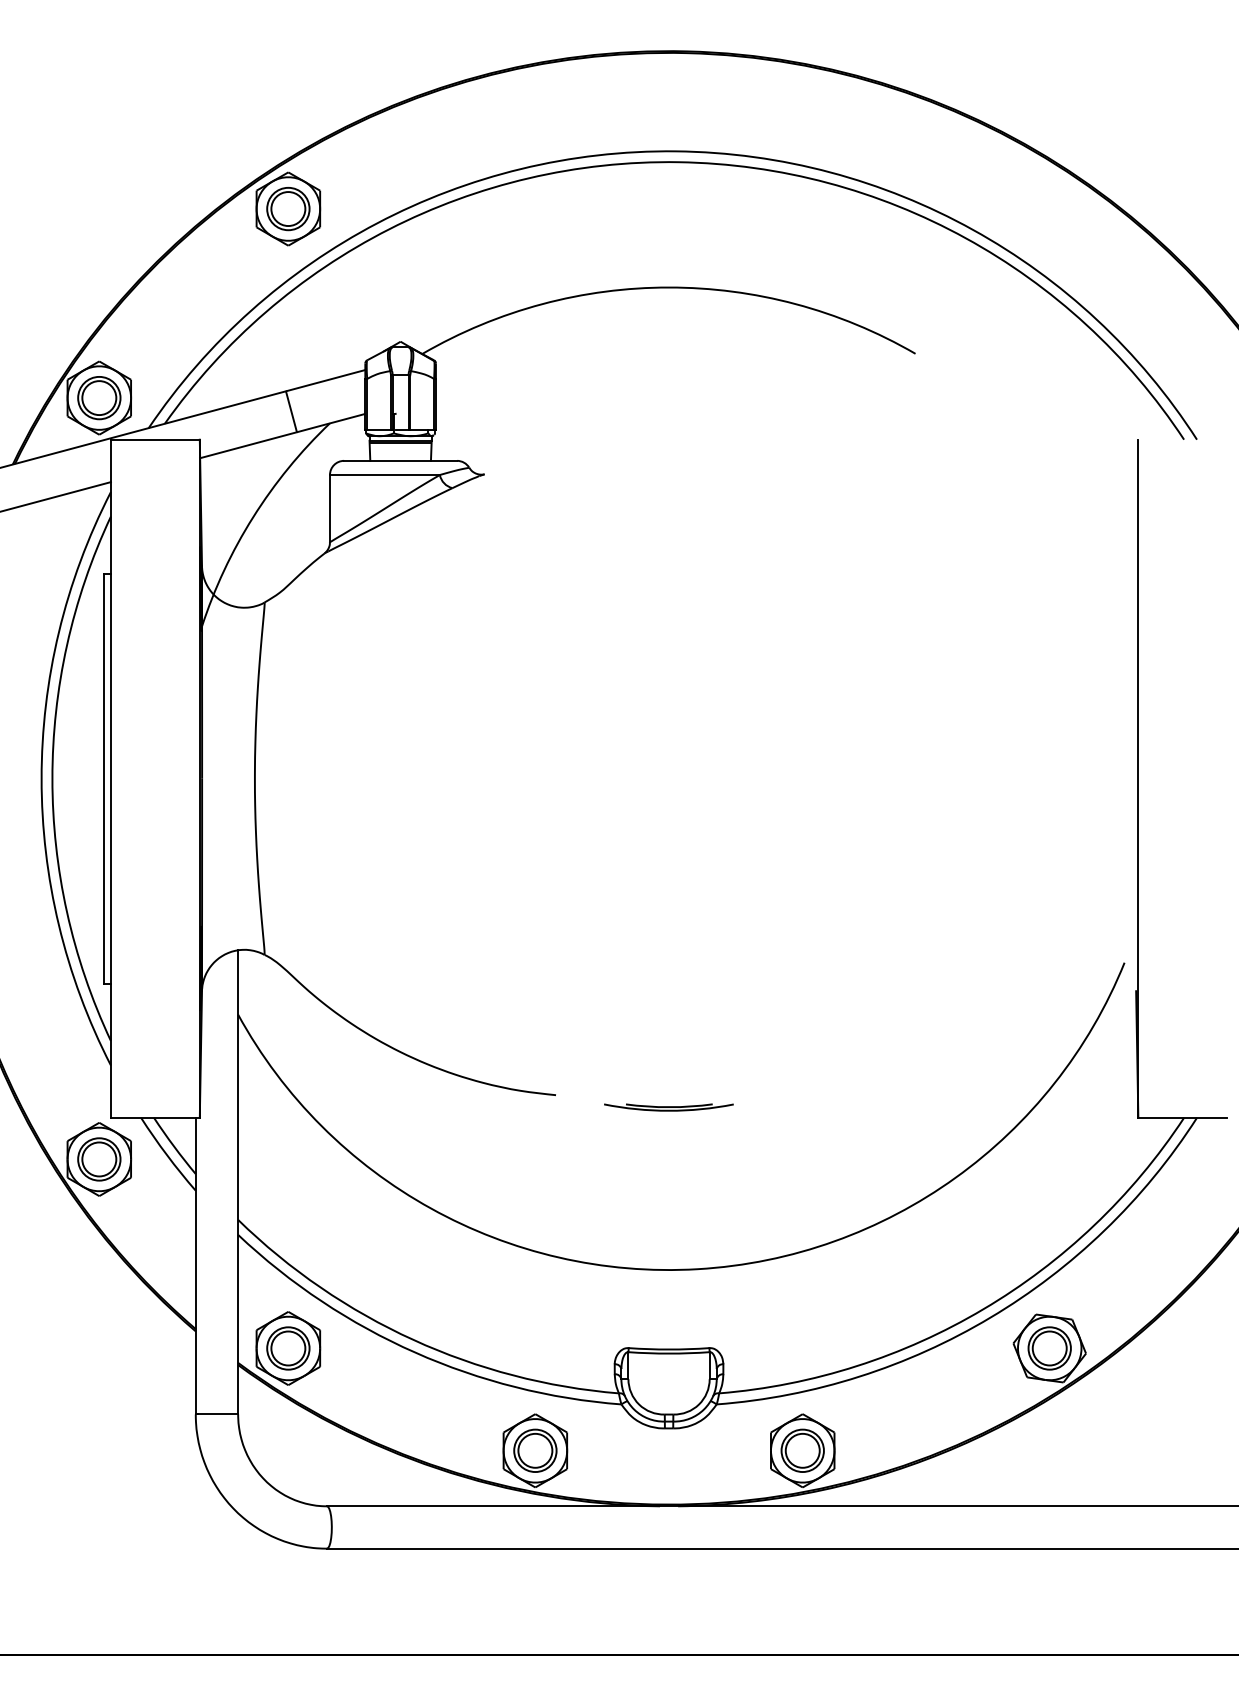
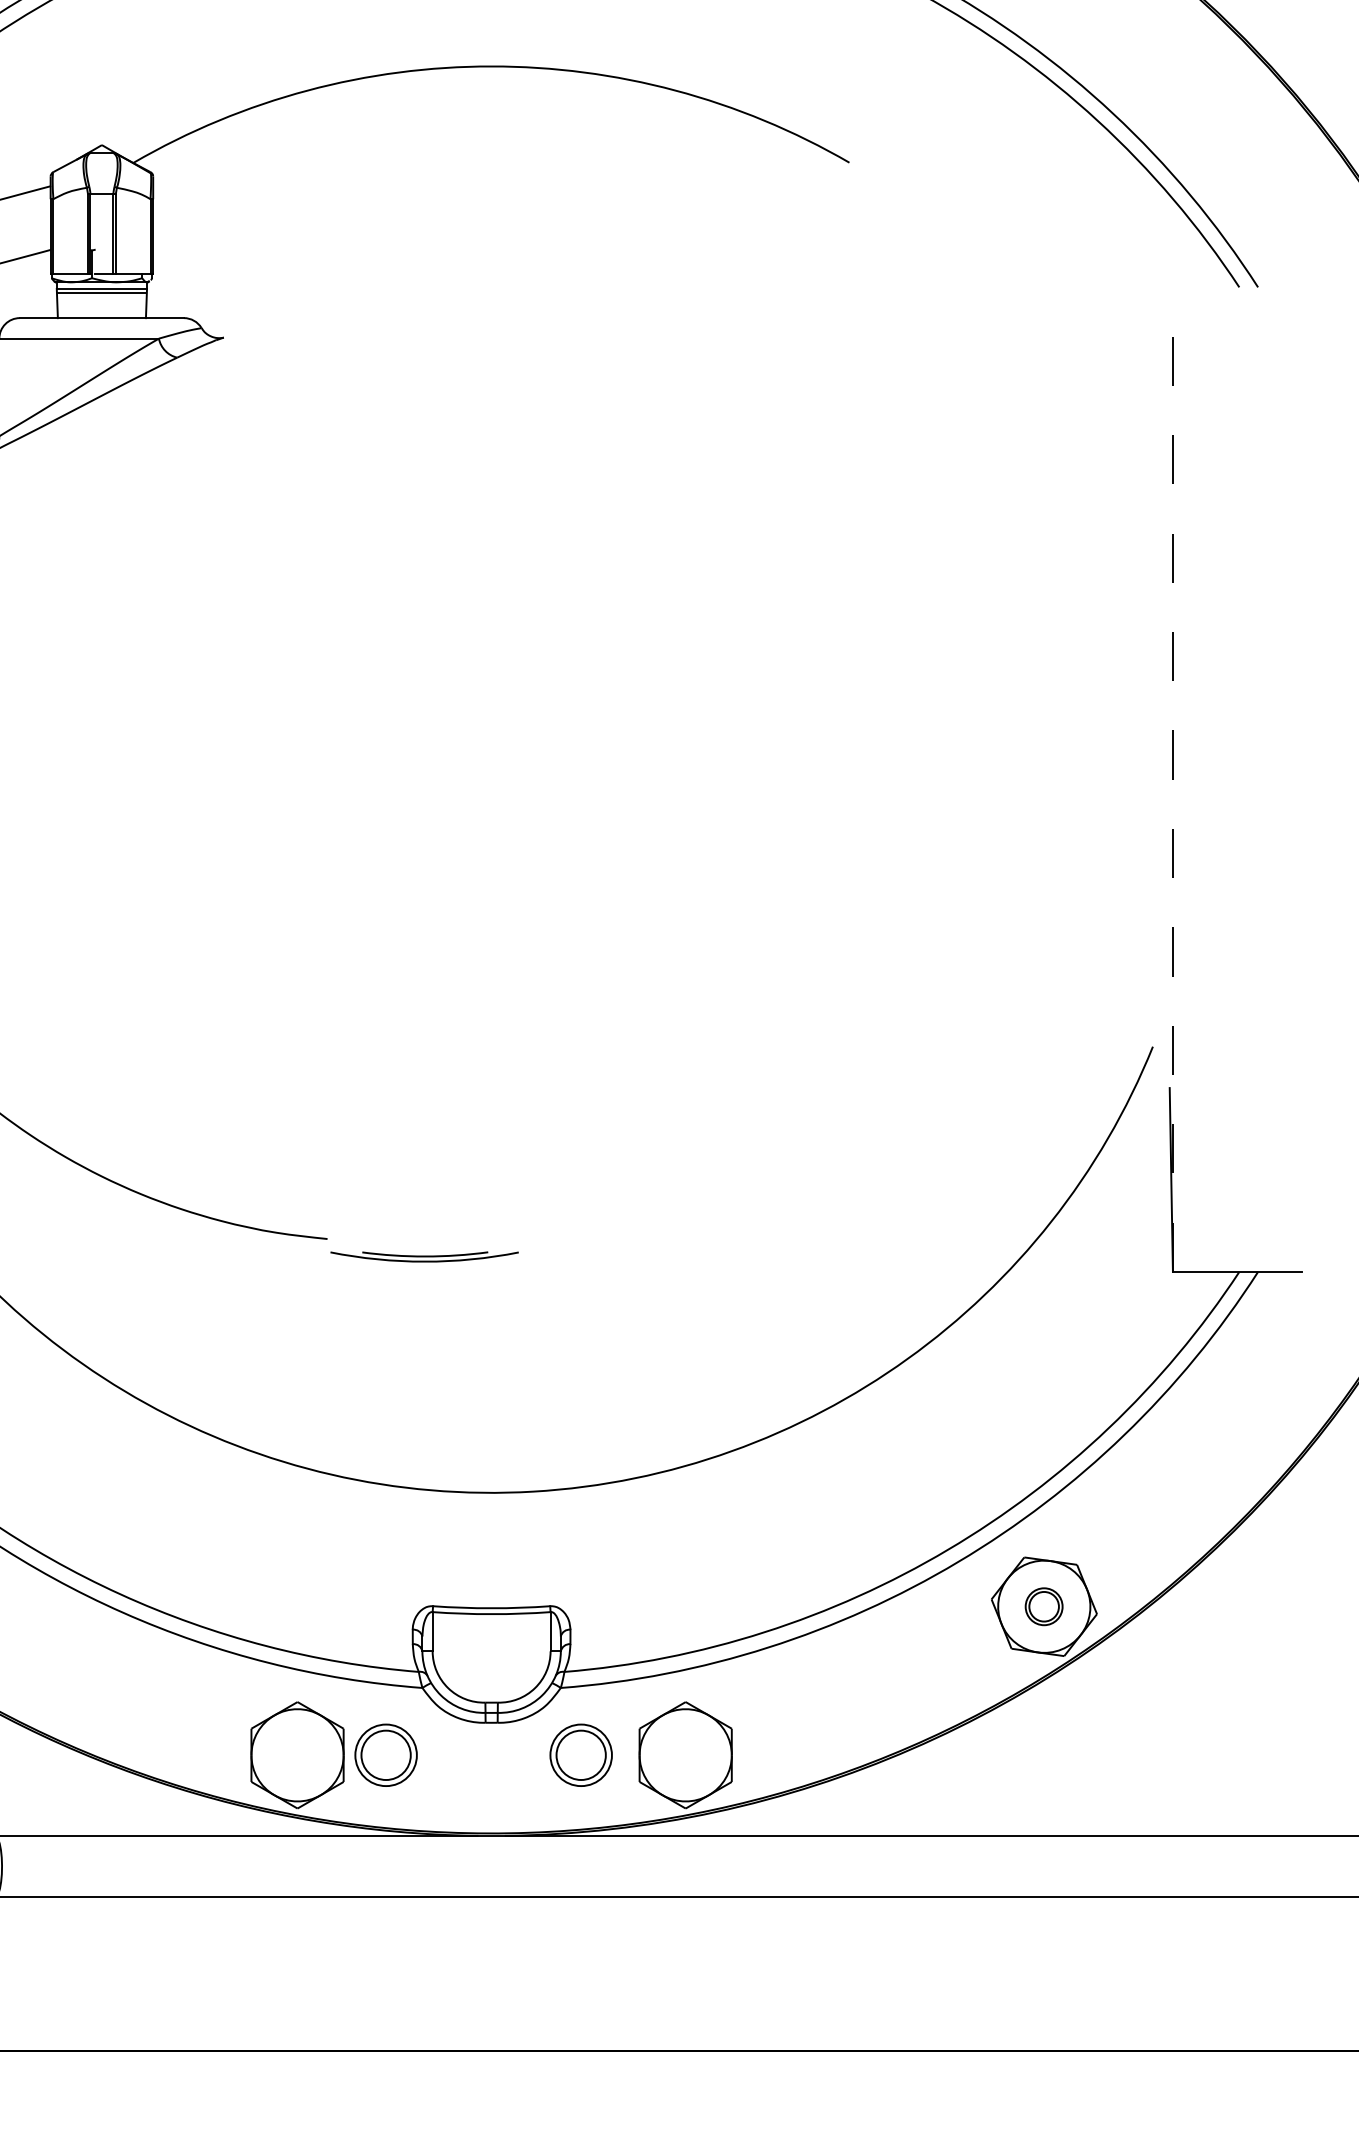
line: (1138, 778) -> (1173, 779), solid -> dashed
part: (668, 1107) -> (424, 1256), moved
part: (1049, 1348) -> (1043, 1606), size x0.6
part: (535, 1450) -> (386, 1754), moved
part: (802, 1450) -> (580, 1754), moved

